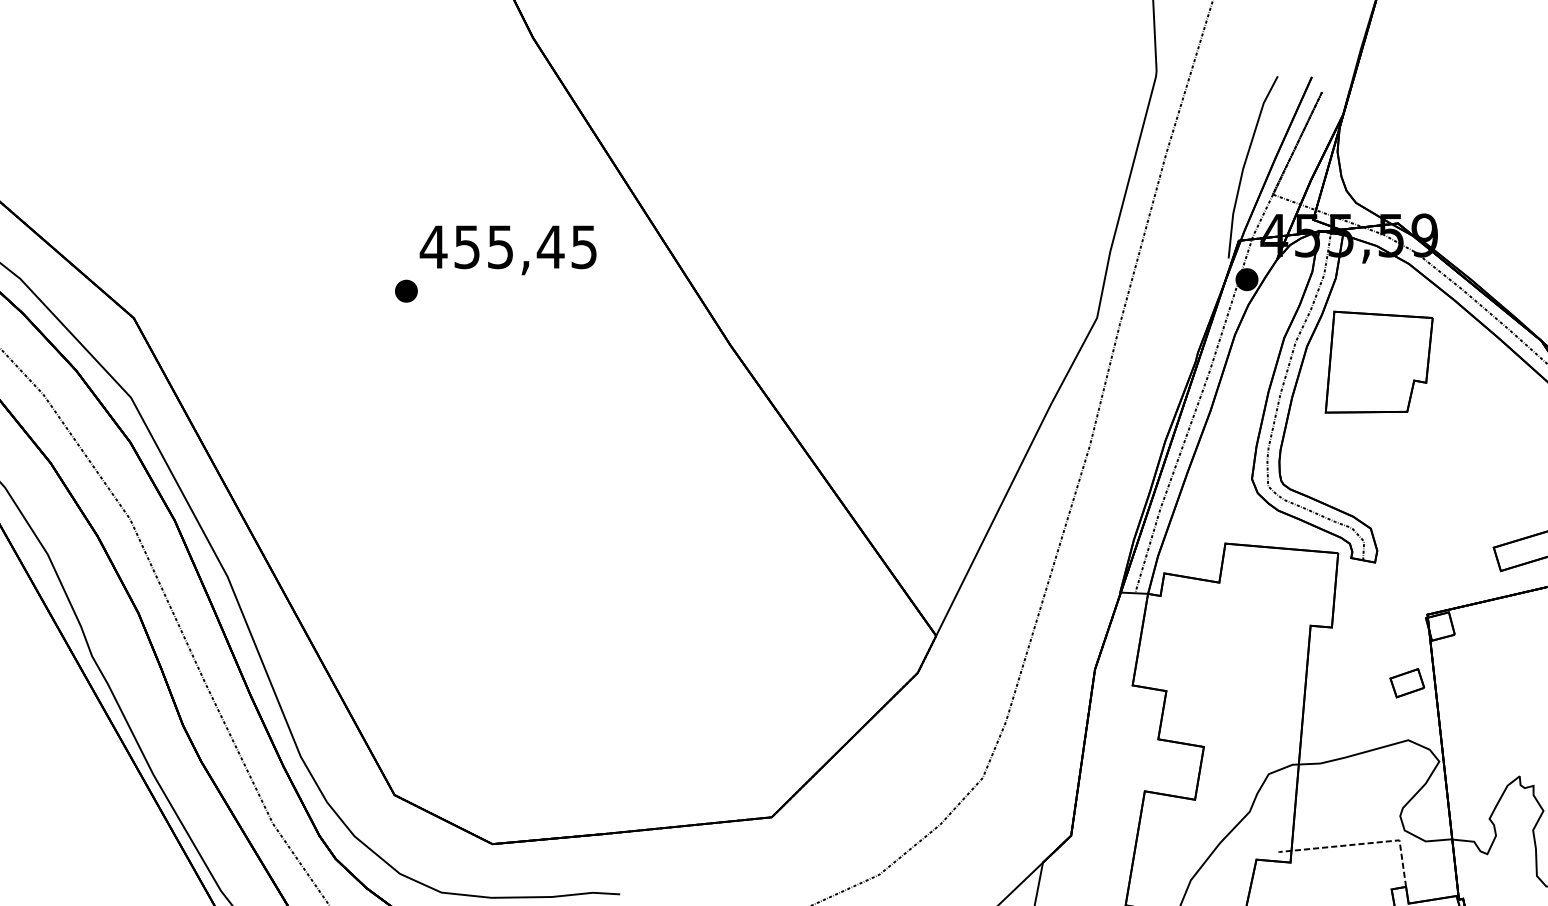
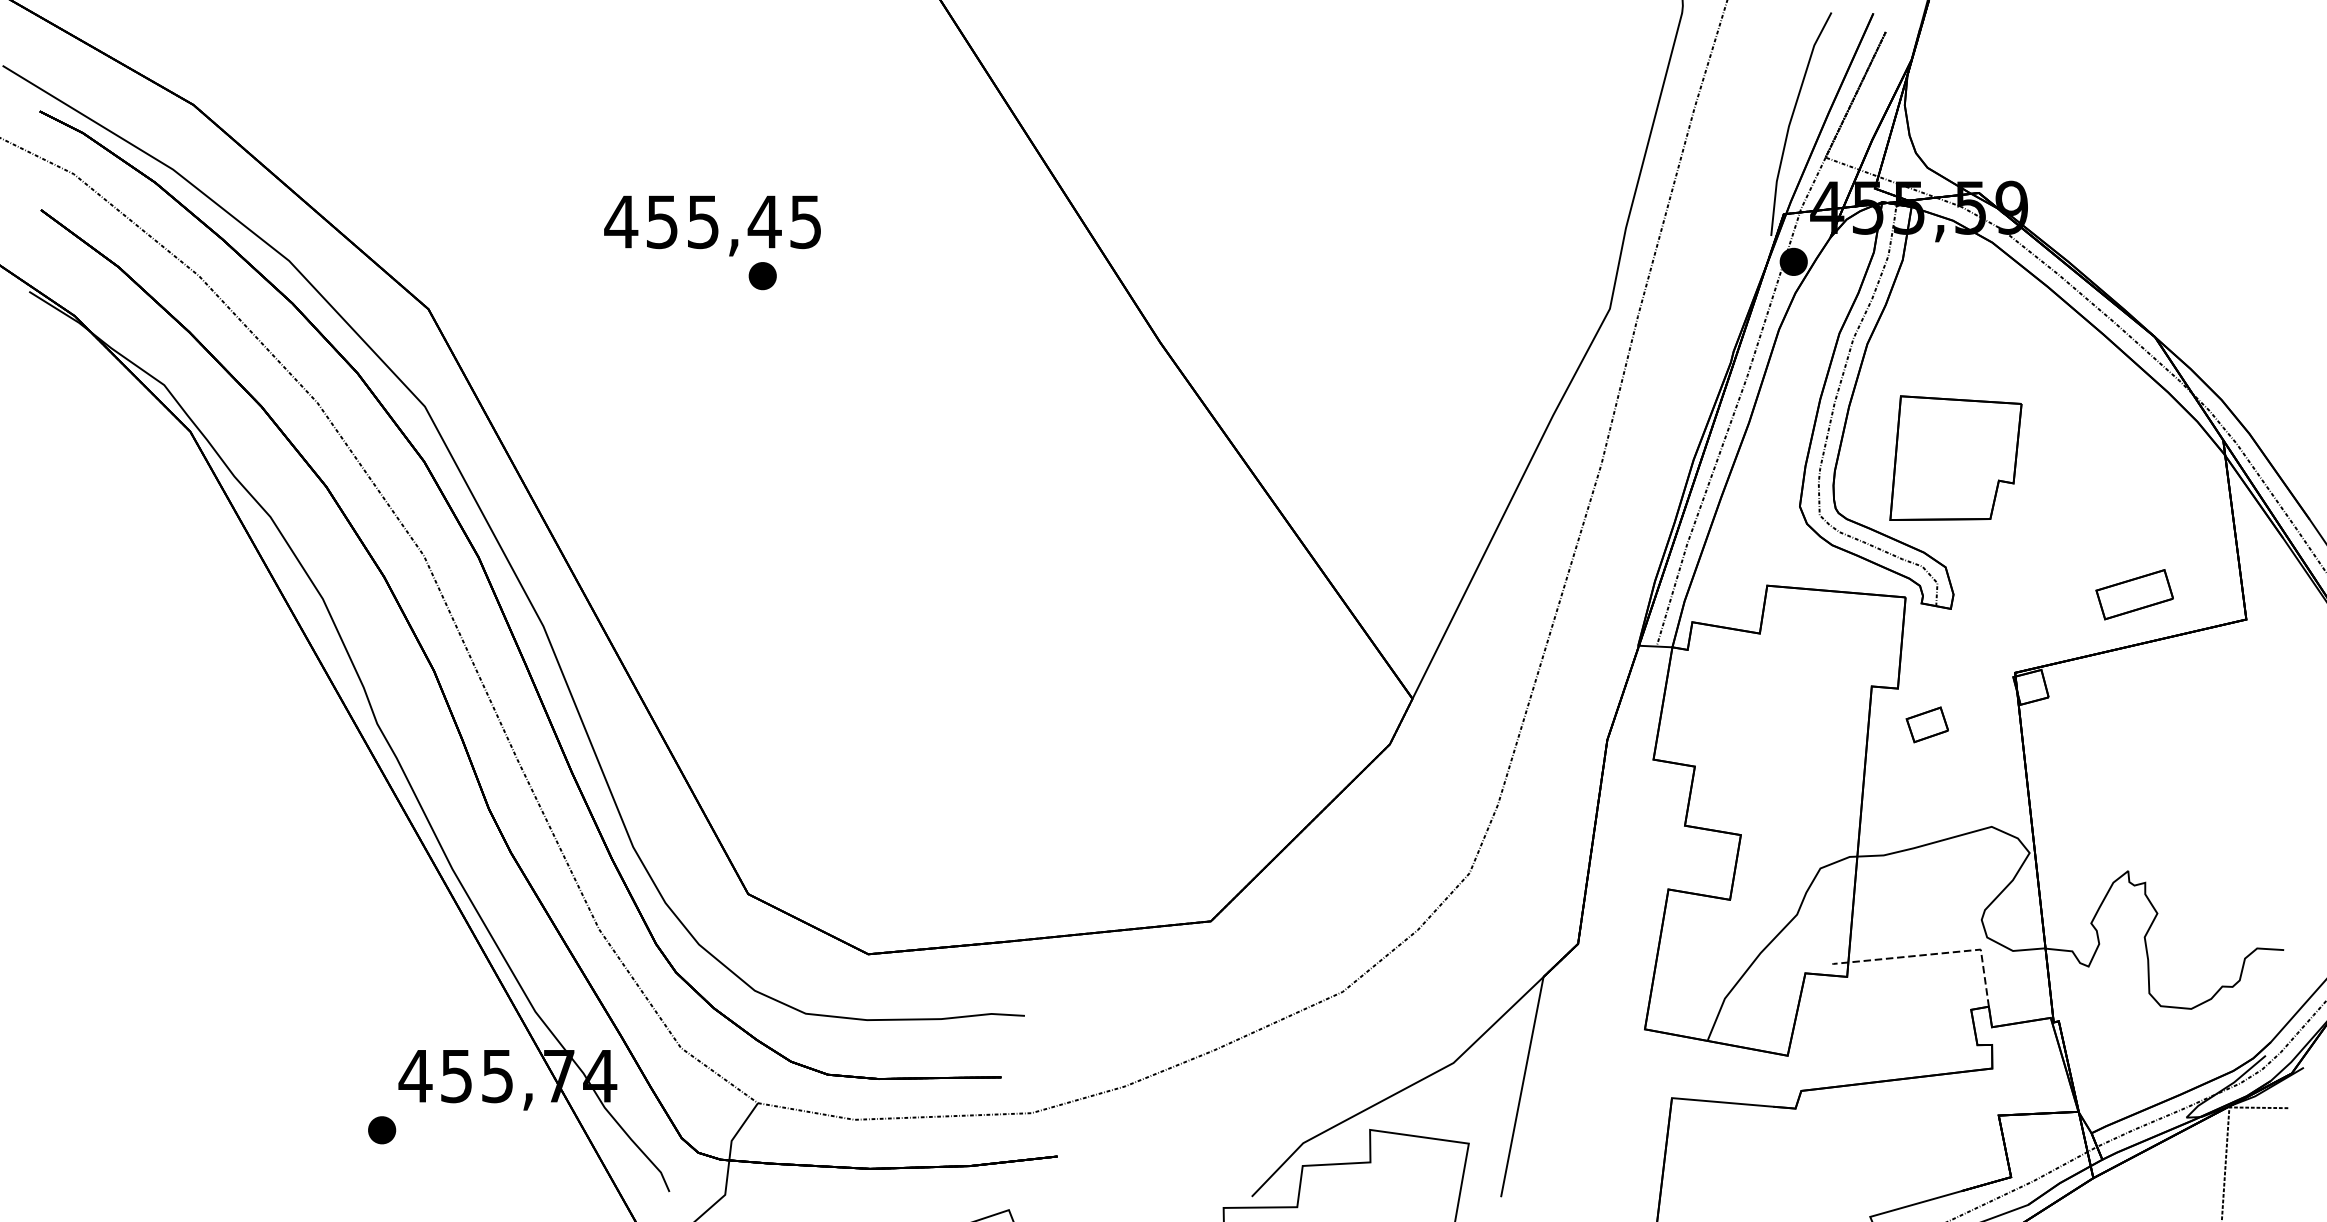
text: (508, 249) -> (712, 225), moved
part: (1378, 361) -> (1955, 457), moved
part: (1406, 682) -> (1926, 724), moved

